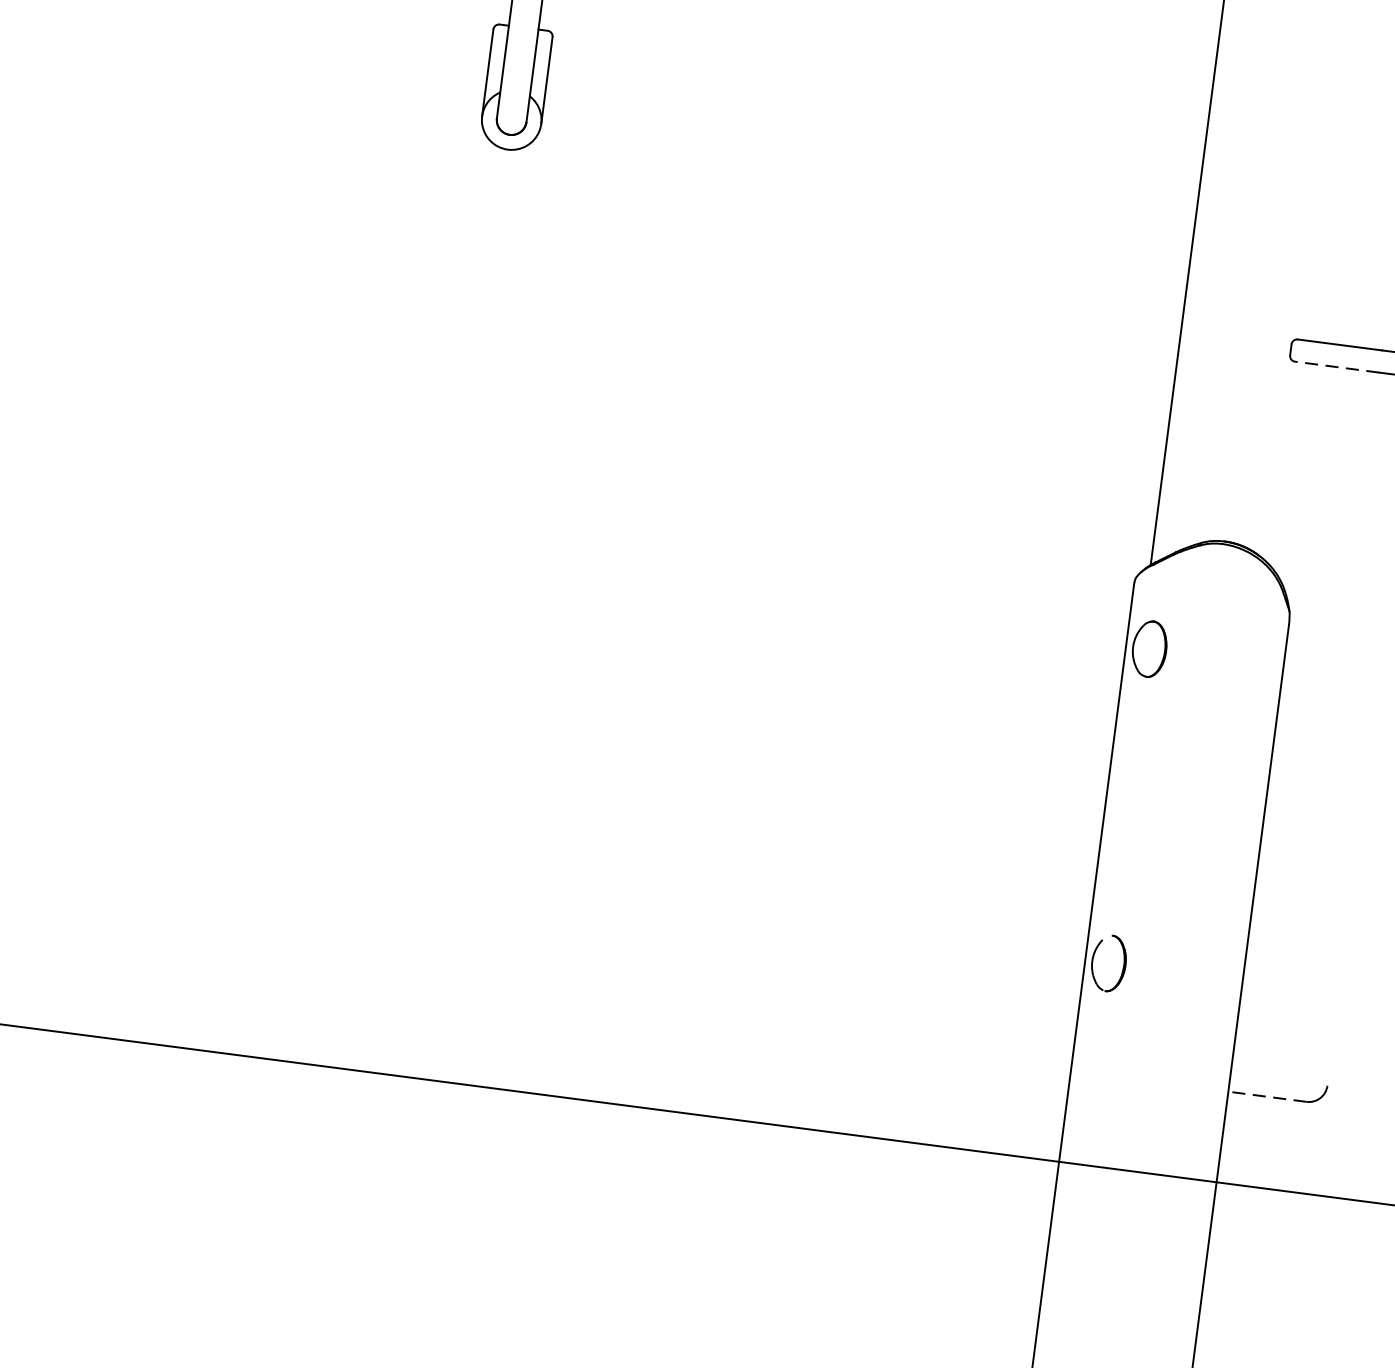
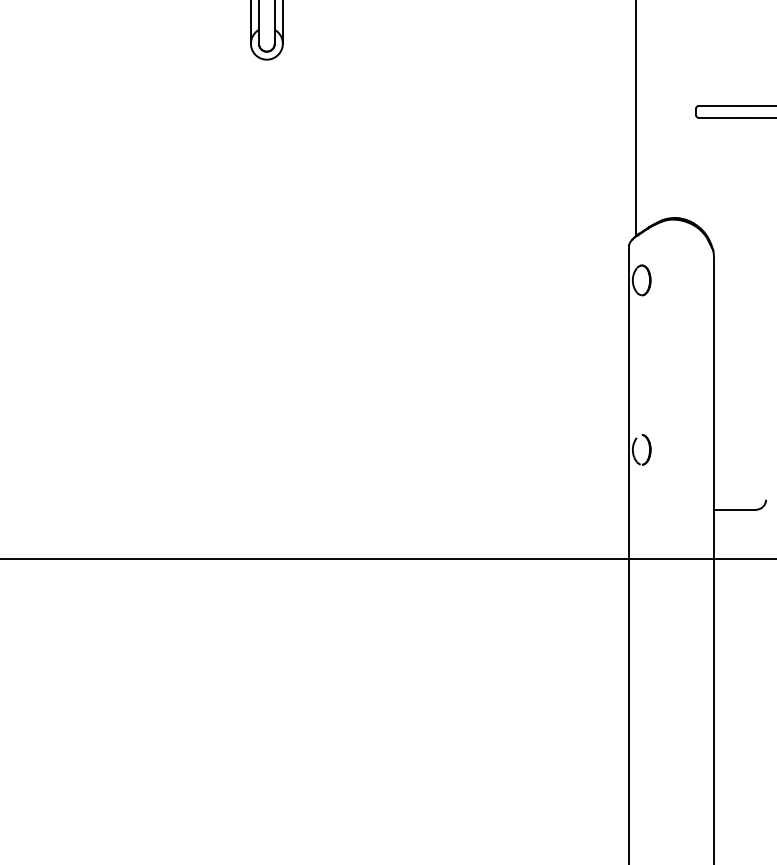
line: (1336, 366) -> (721, 117), dashed -> solid
line: (1266, 1096) -> (734, 509), dashed -> solid

